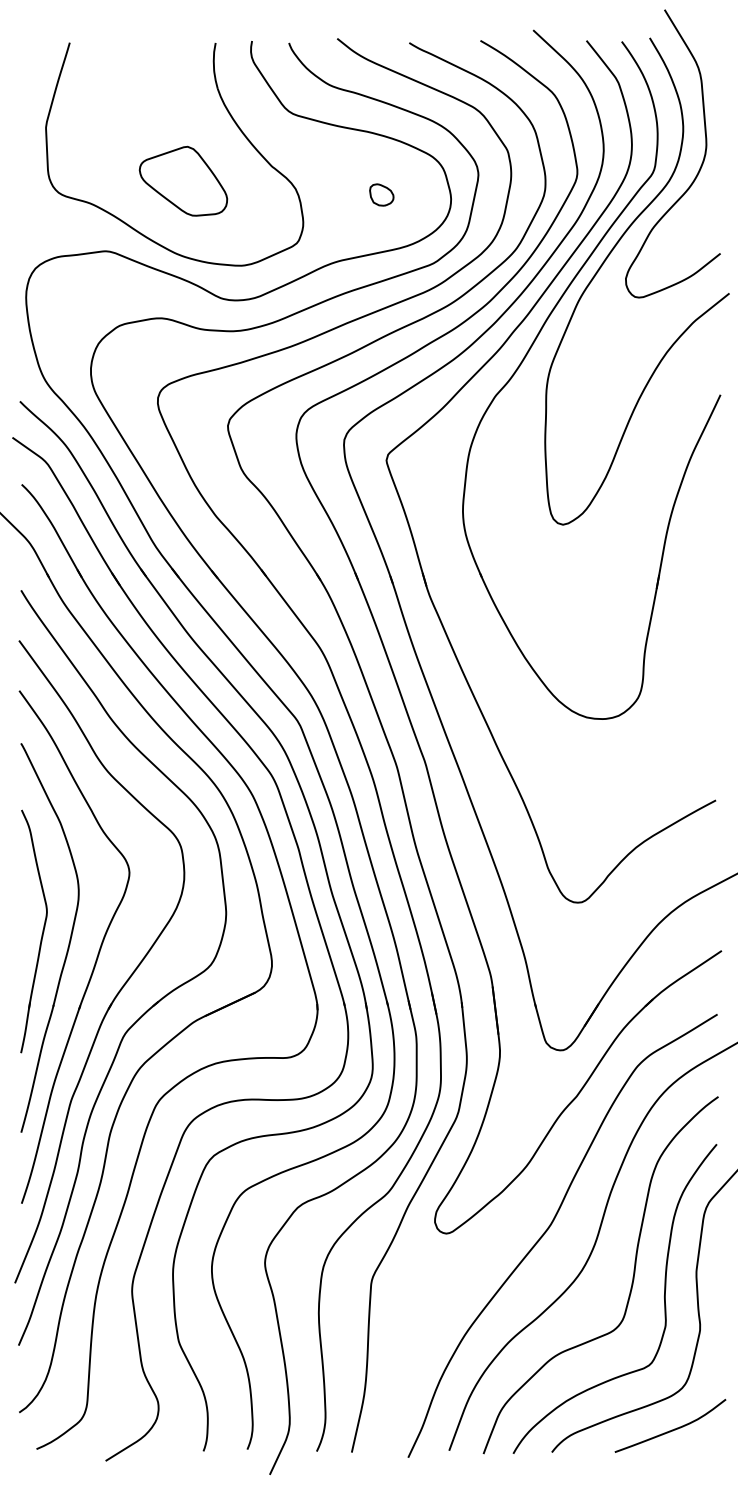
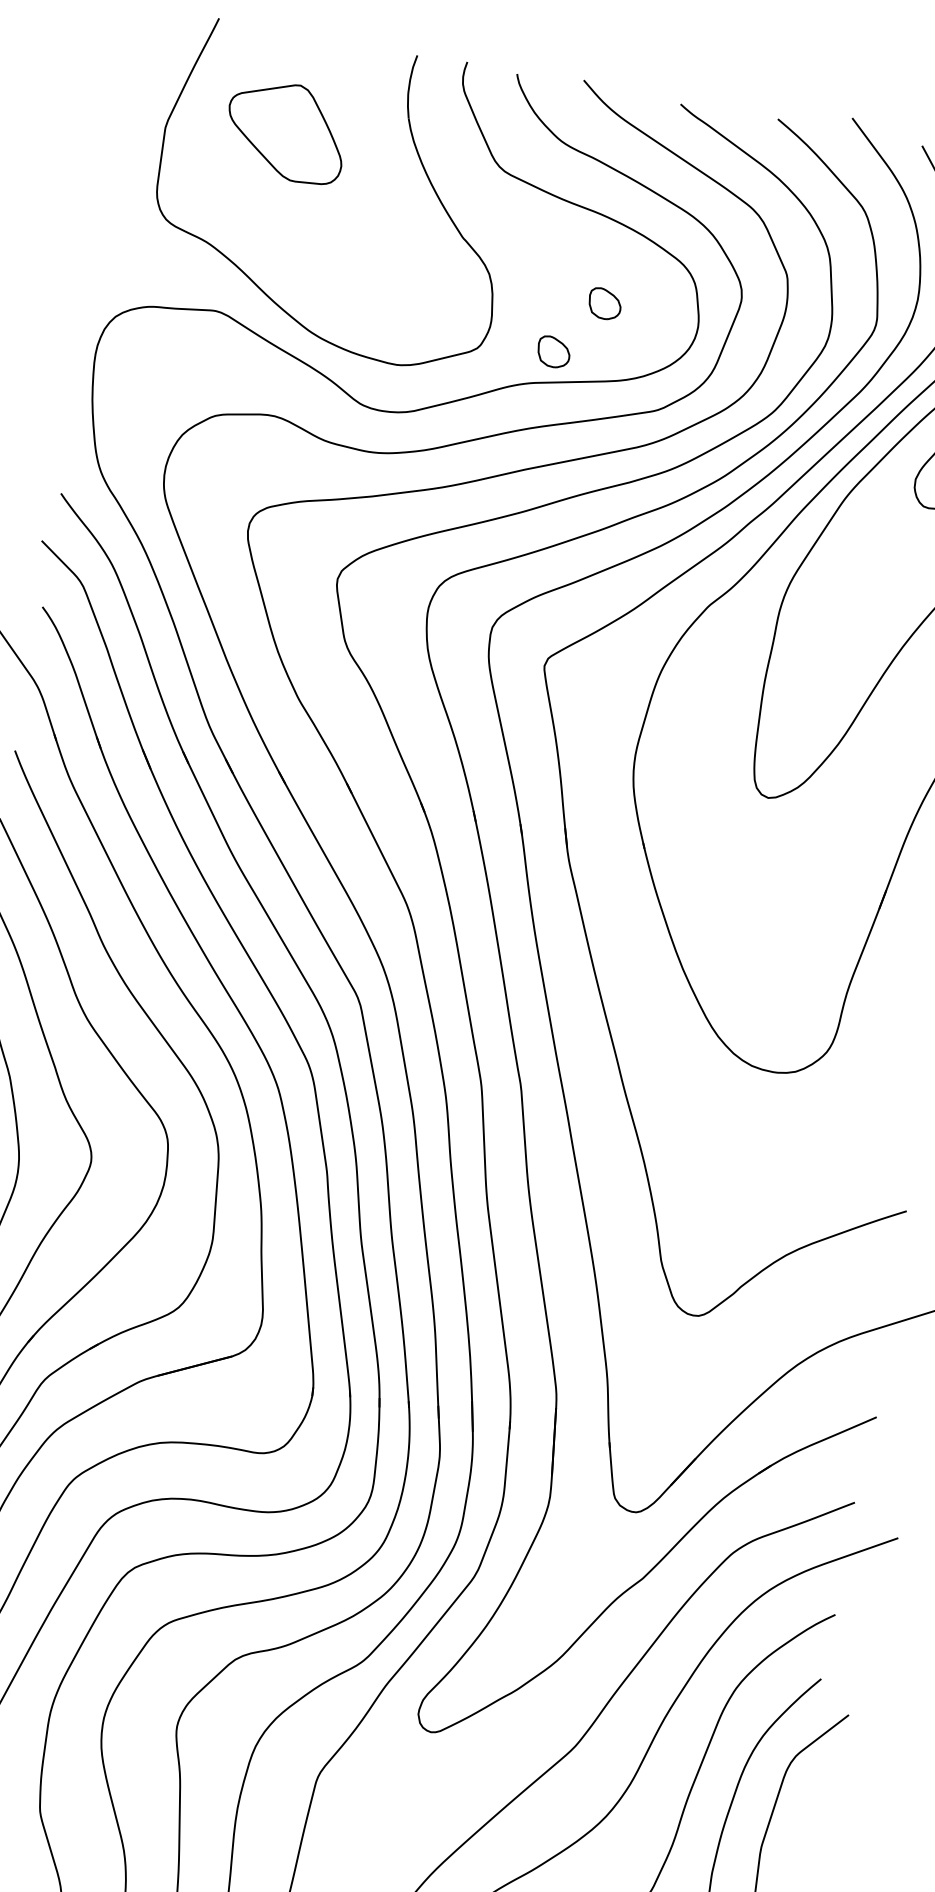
part: (183, 180) -> (286, 130), moved
part: (351, 235) -> (553, 351), added

